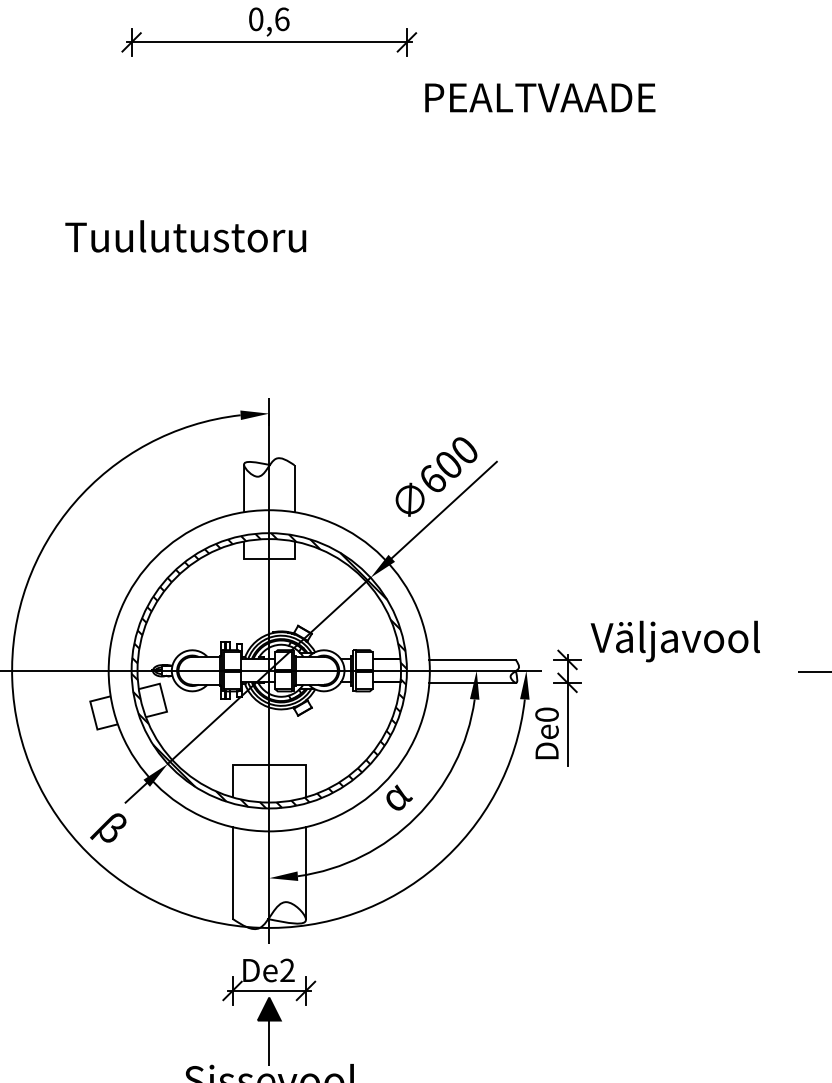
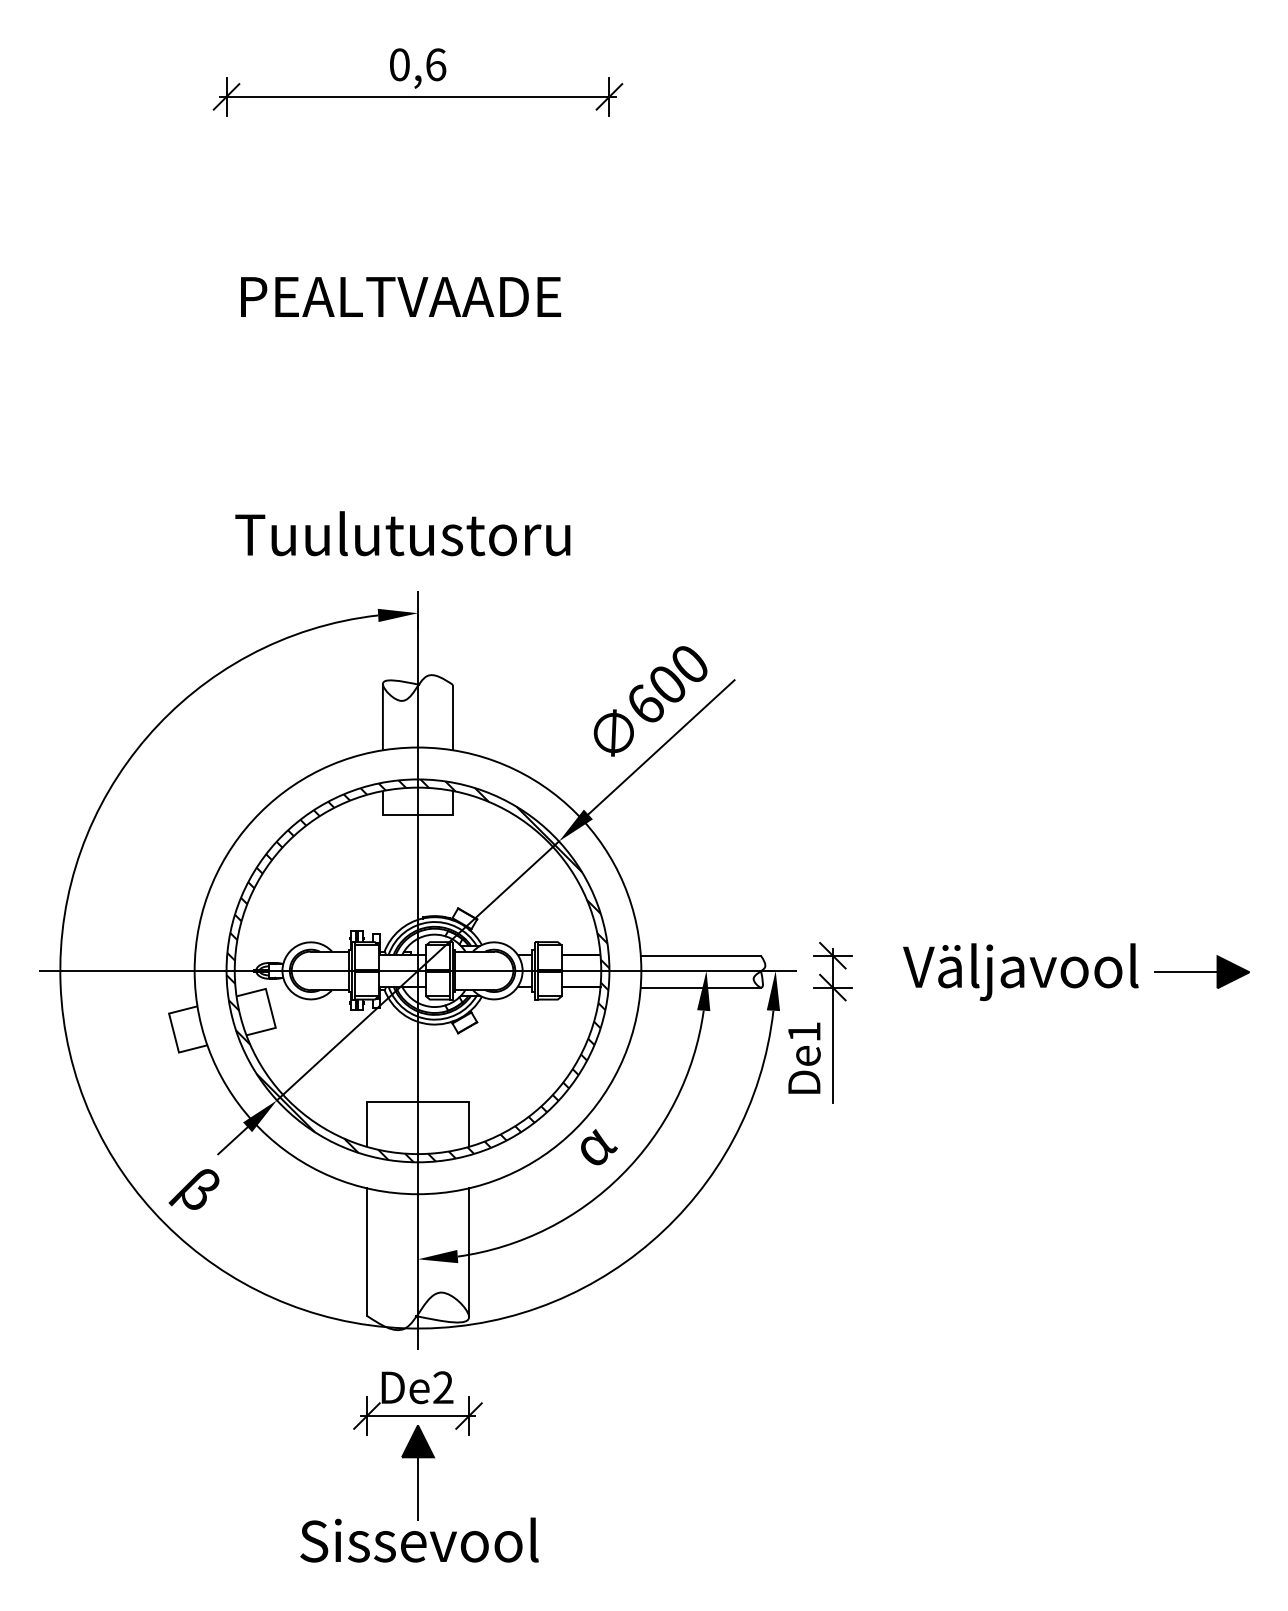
text: (540, 97) -> (401, 296), moved
text: (185, 236) -> (402, 533), moved
text: (675, 641) -> (1020, 972), moved
text: (546, 714) -> (803, 1031), De0 -> De1

